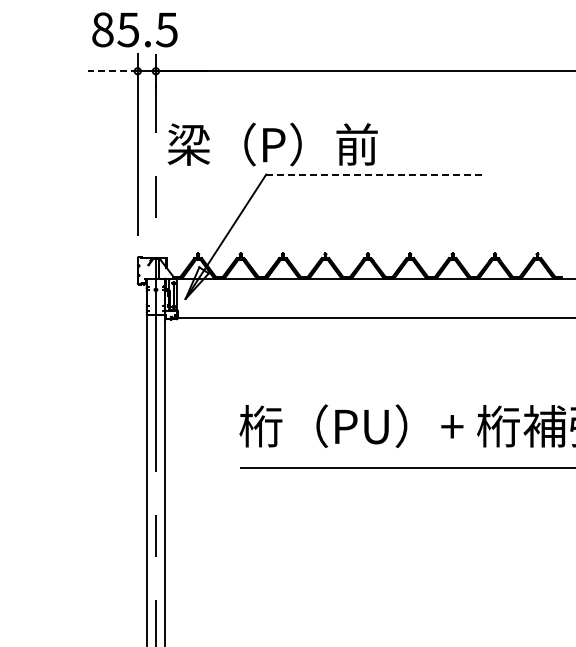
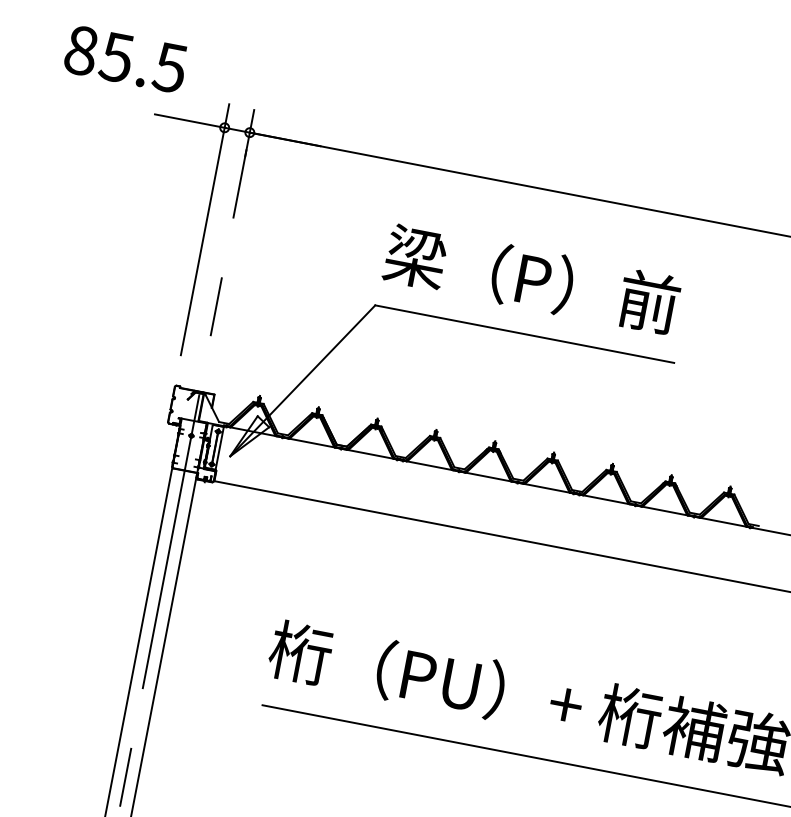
text: (134, 29) -> (125, 58), moved
line: (112, 71) -> (189, 121), dashed -> solid
text: (272, 144) -> (531, 279), moved
line: (374, 174) -> (525, 334), dashed -> solid

